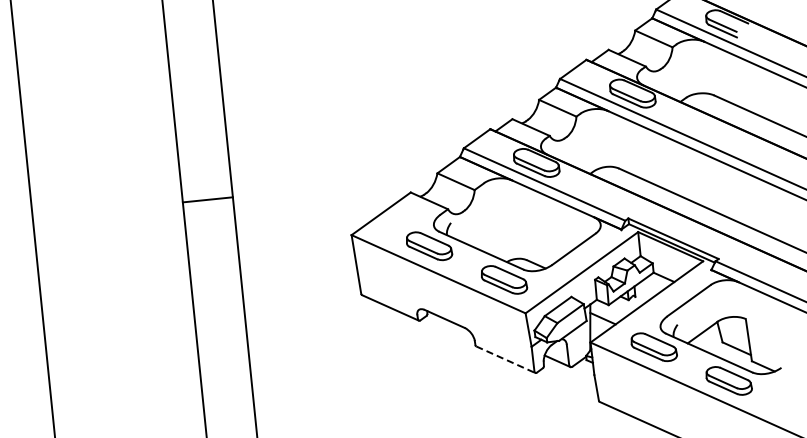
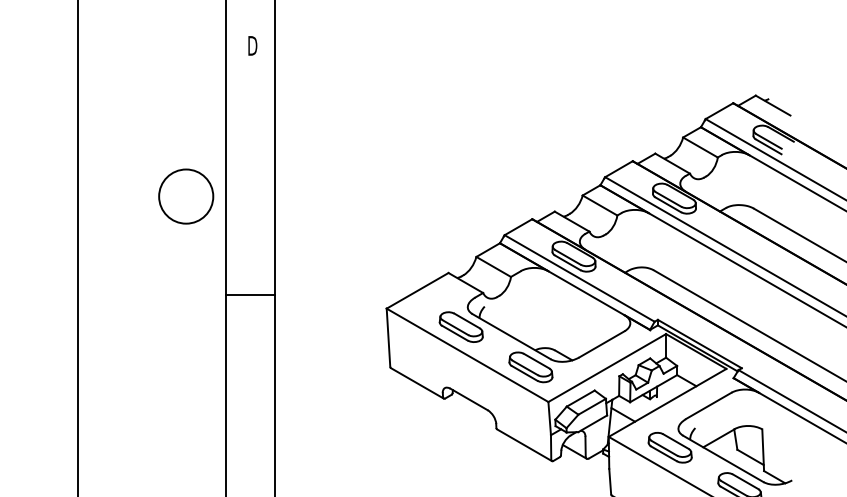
circle: (136, 141) -> (186, 196), added
line: (207, 200) -> (249, 295), moved
line: (505, 359) -> (524, 445), dashed -> solid

